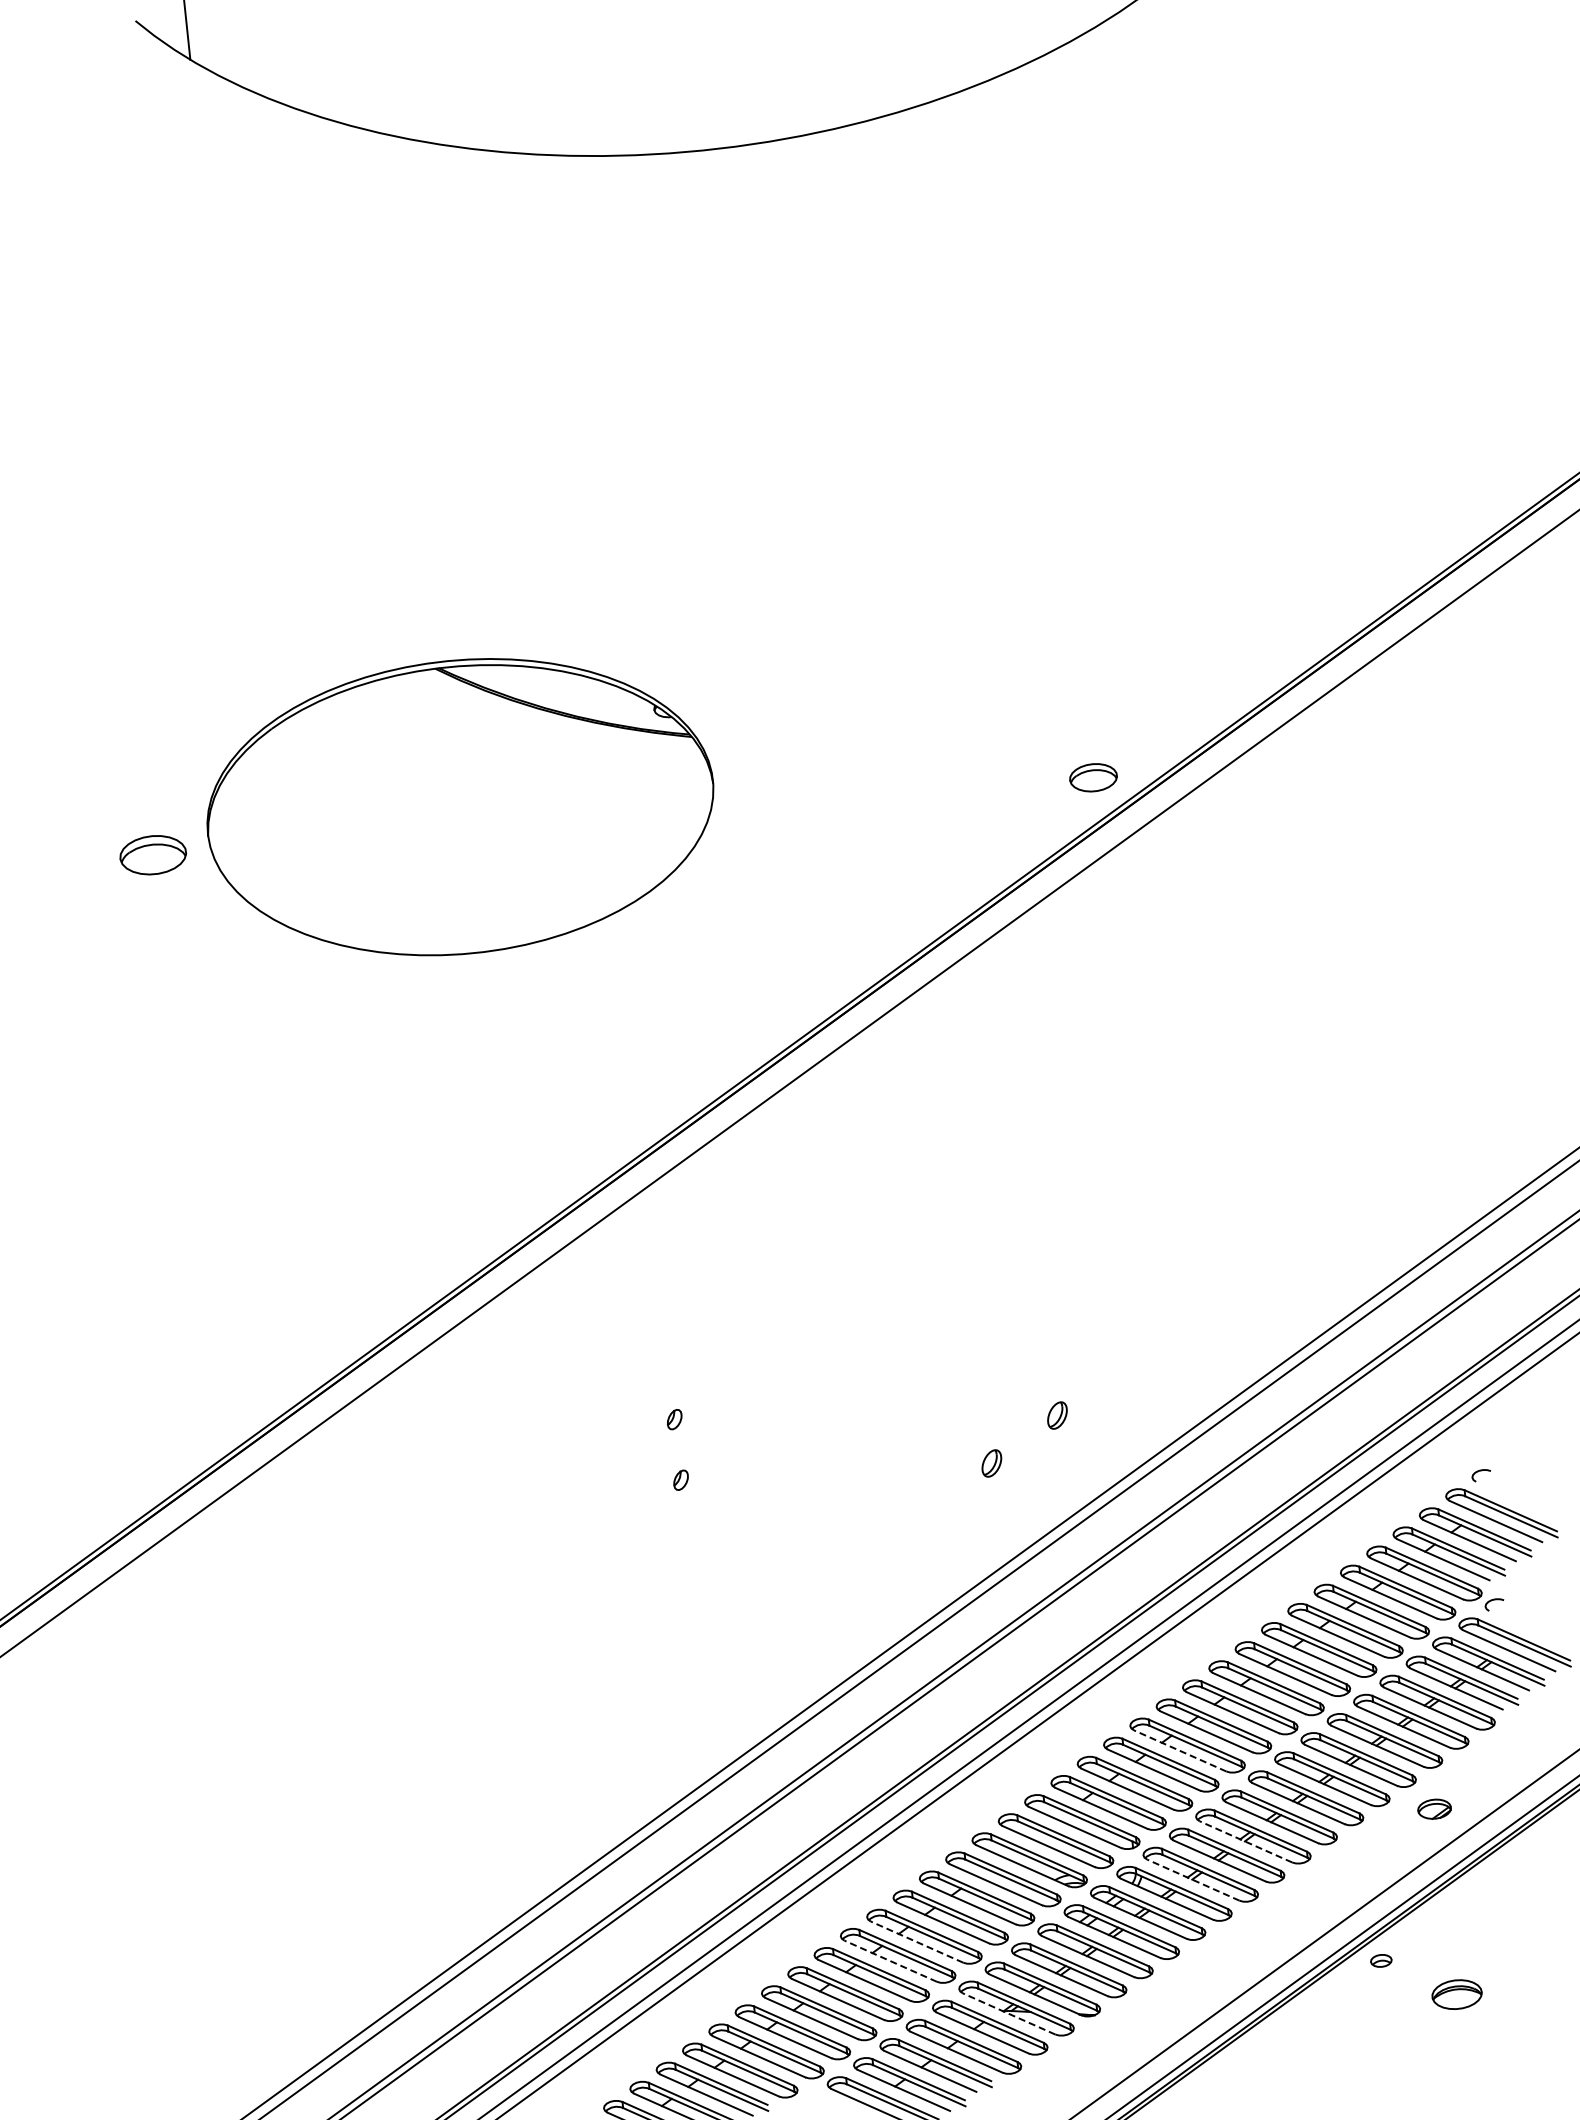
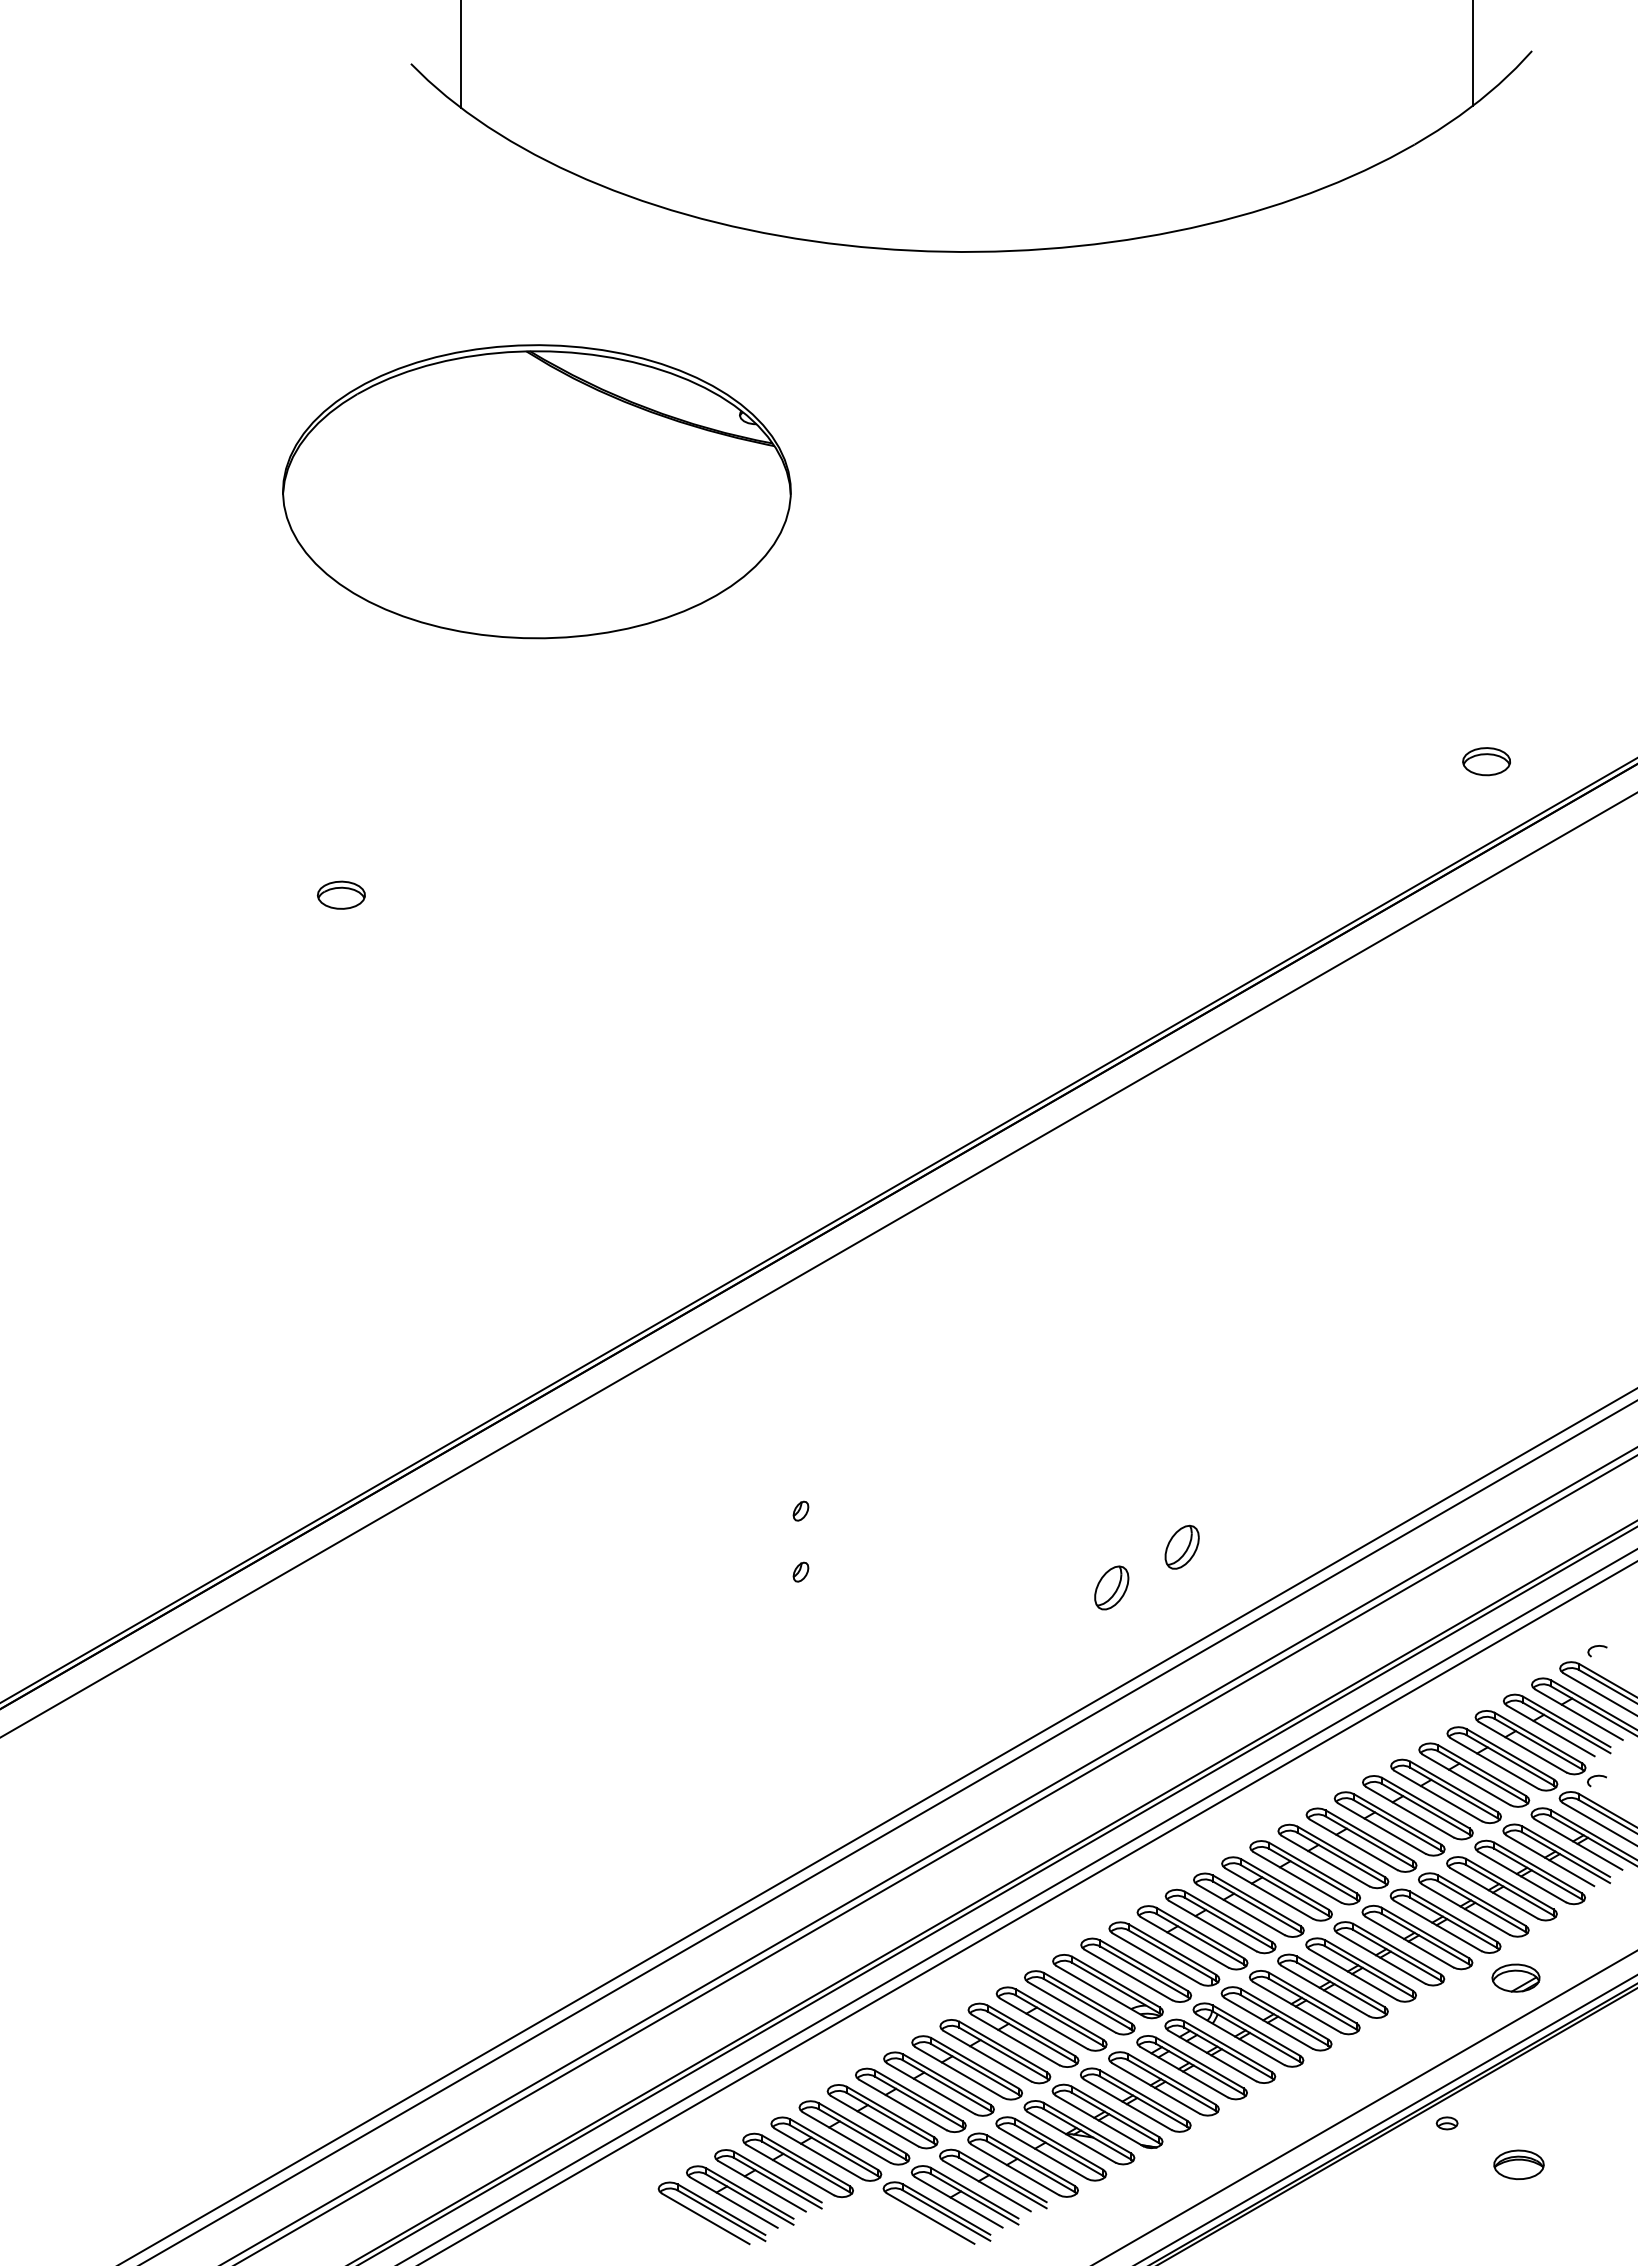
part: (1093, 777) -> (1486, 761), moved
part: (459, 806) -> (536, 491), moved
part: (153, 854) -> (341, 894), size x0.71
part: (1056, 1414) -> (1181, 1546), size x1.67
part: (991, 1463) -> (1111, 1587), size x1.67
line: (1180, 1750) -> (1269, 1893), dashed -> solid
part: (1434, 1808) -> (1515, 1977), size x1.43
line: (1246, 1841) -> (1325, 1990), dashed -> solid
line: (1193, 1880) -> (1268, 2023), dashed -> solid
line: (917, 1942) -> (987, 2056), dashed -> solid
line: (891, 1961) -> (959, 2072), dashed -> solid
line: (1009, 2014) -> (1071, 2137), dashed -> solid

